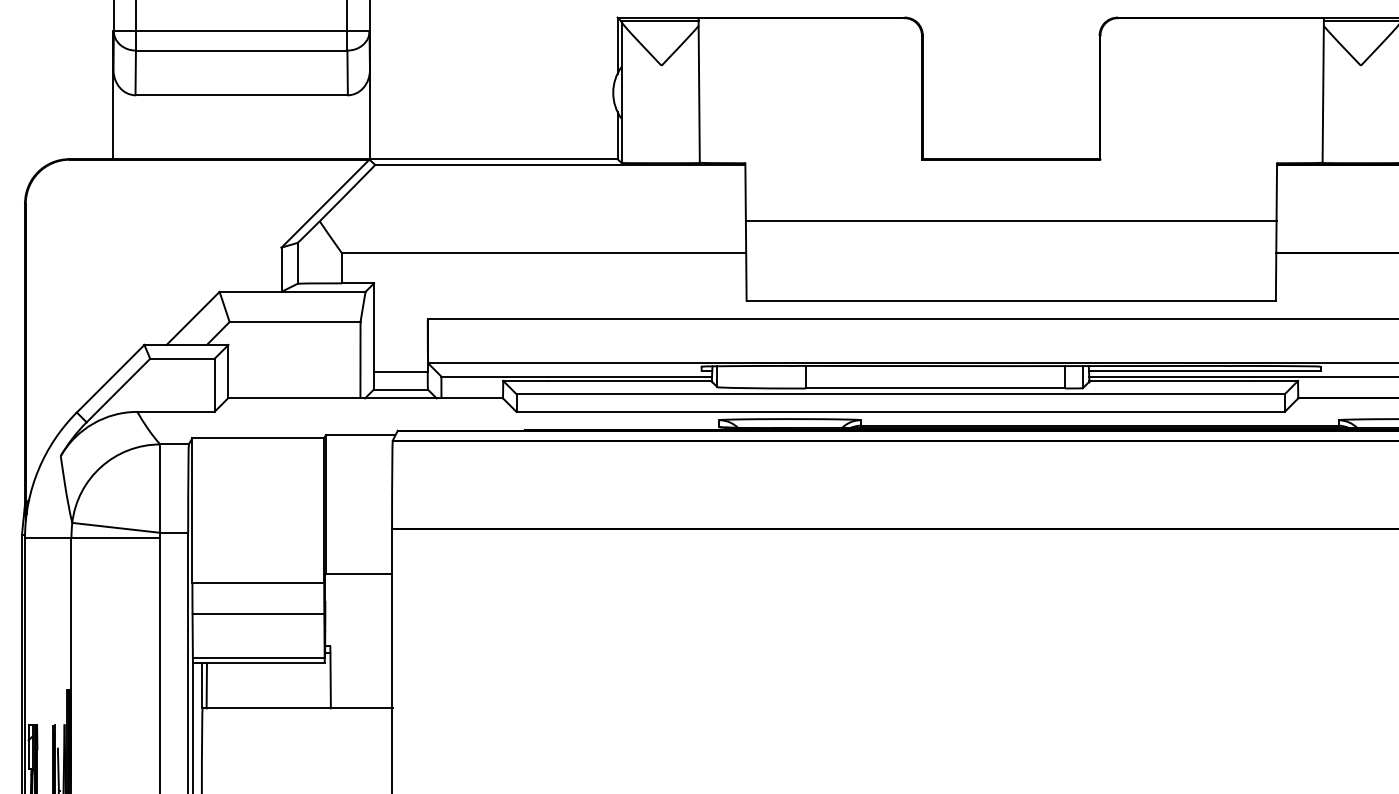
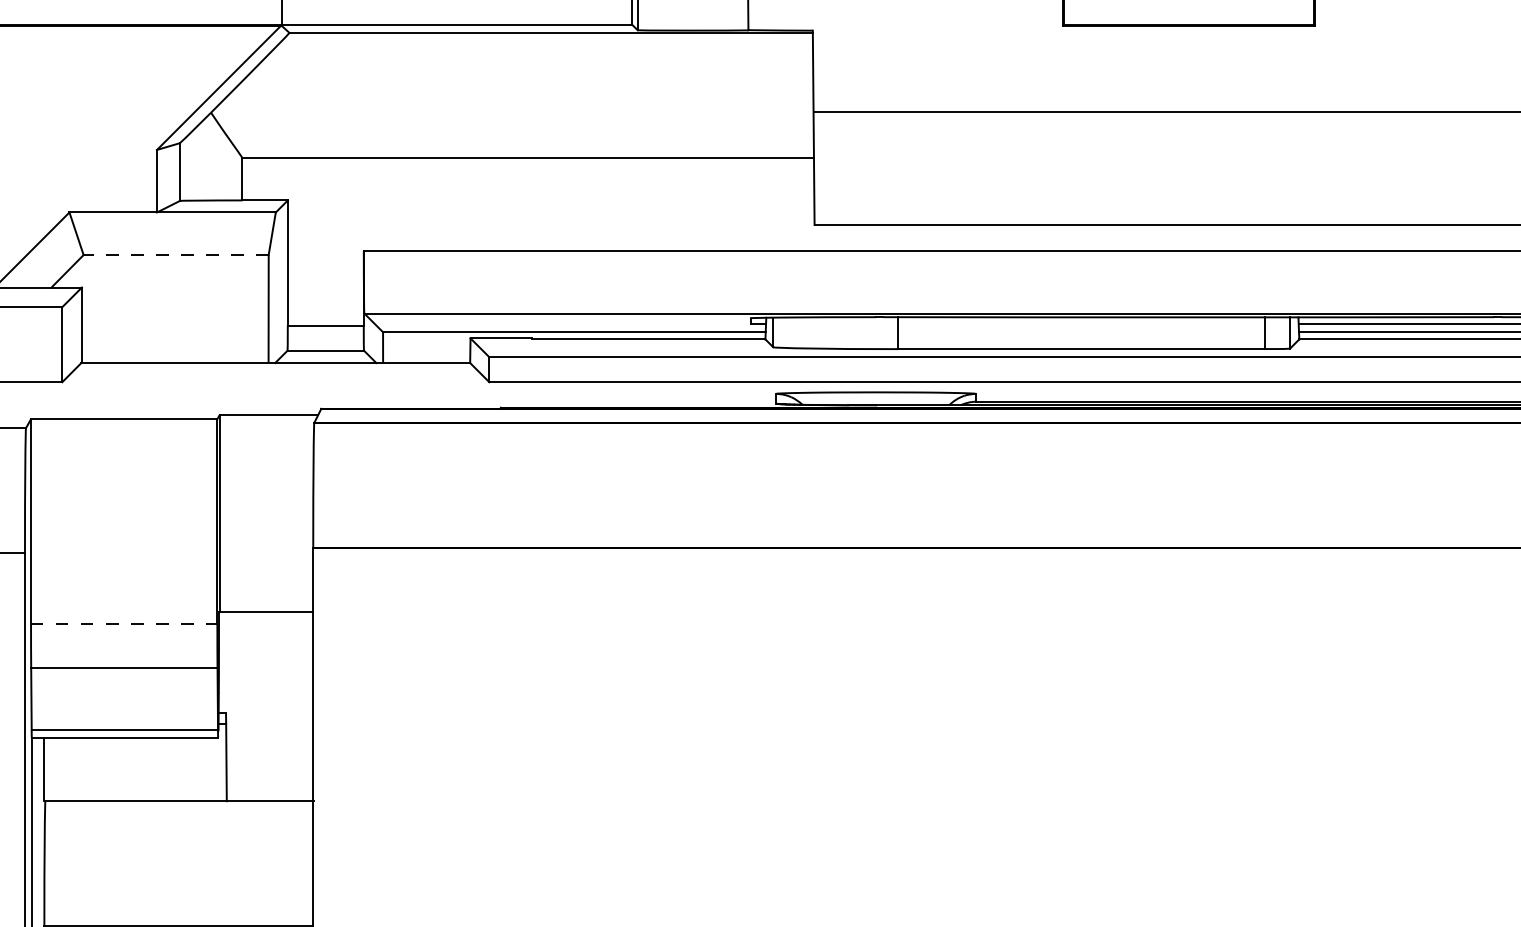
line: (294, 321) -> (175, 254), solid -> dashed
line: (258, 583) -> (124, 624), solid -> dashed
line: (206, 685) -> (50, 769), removed

